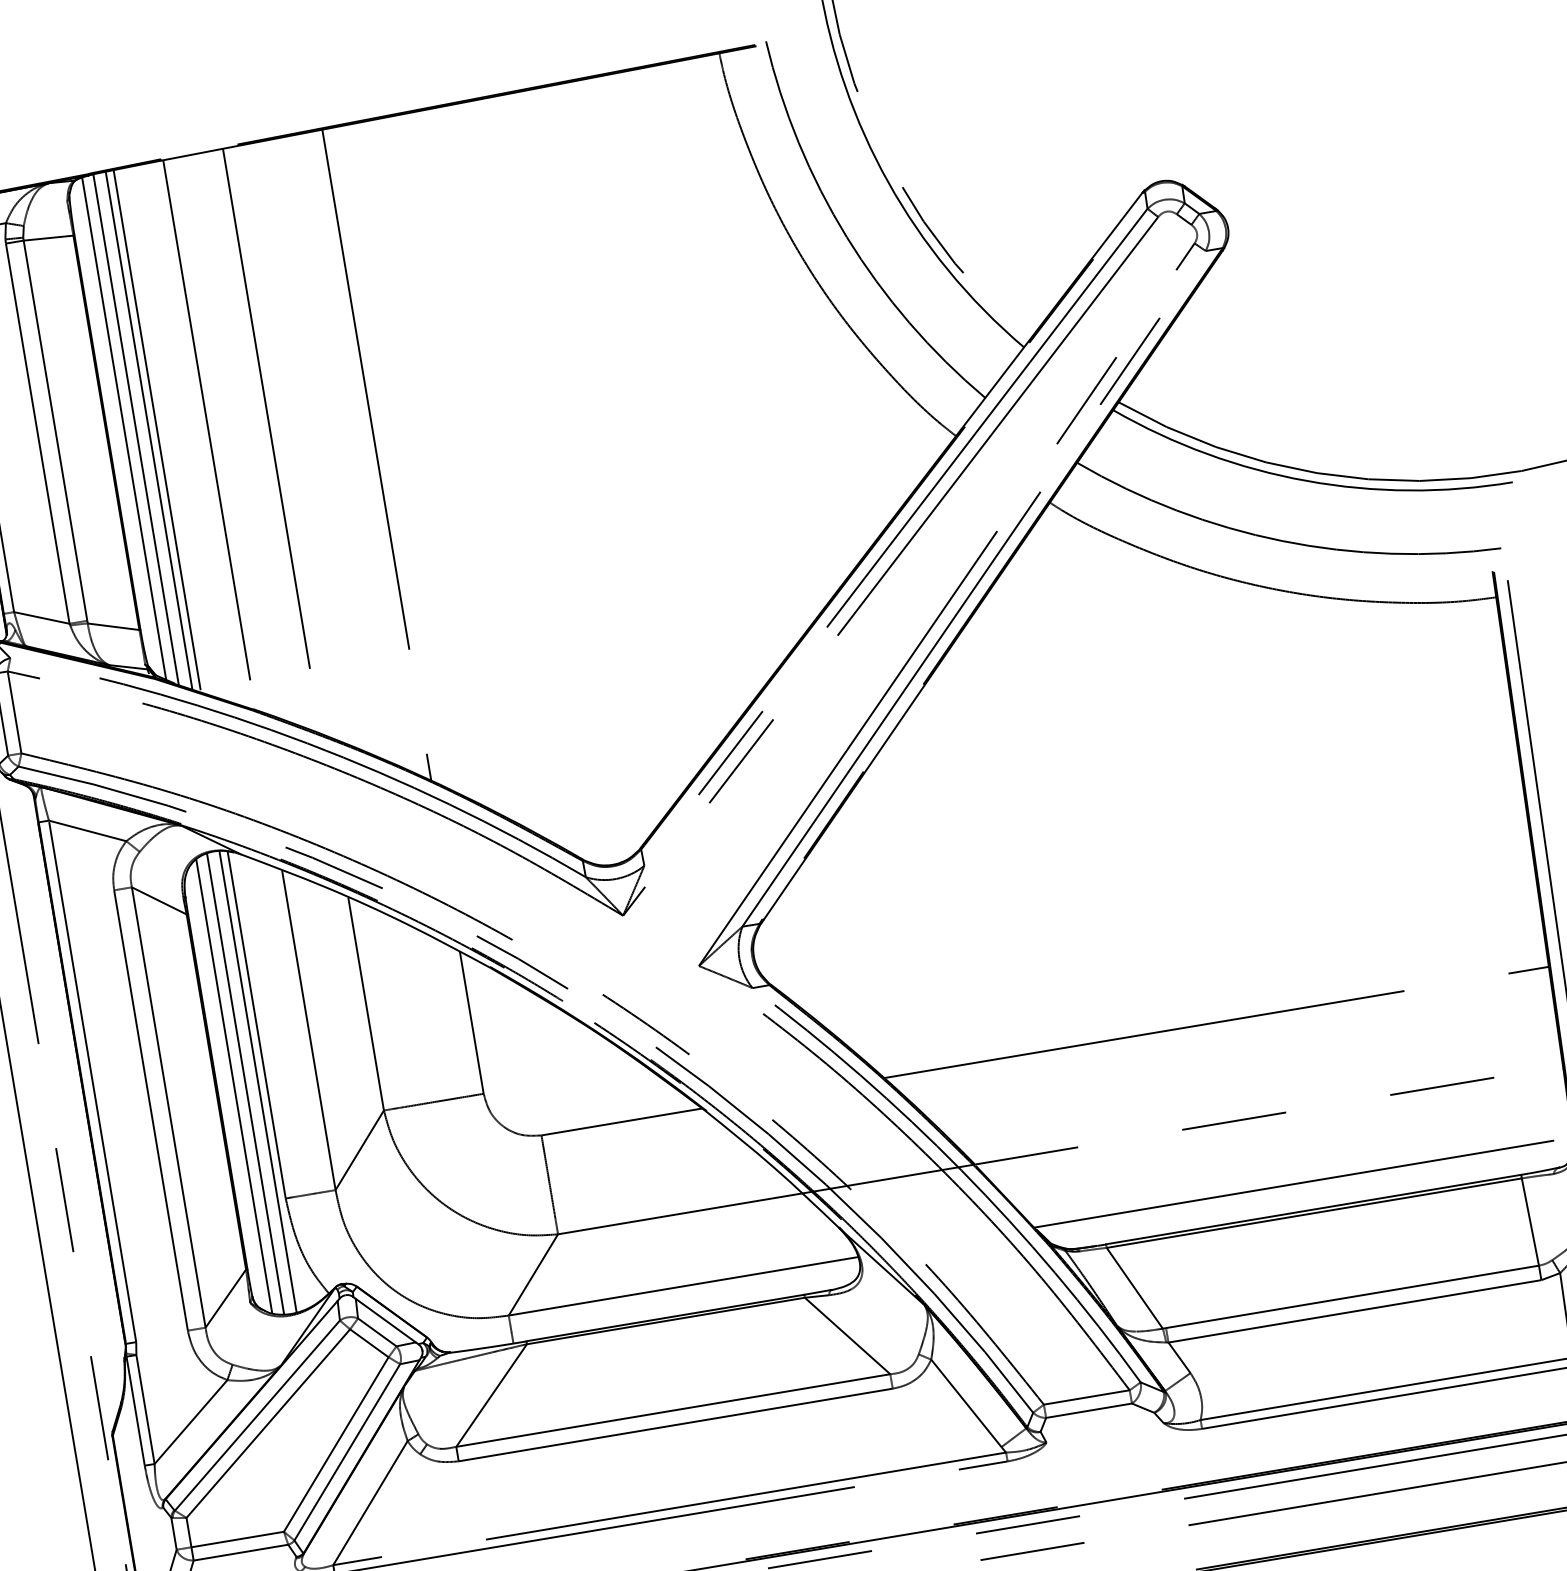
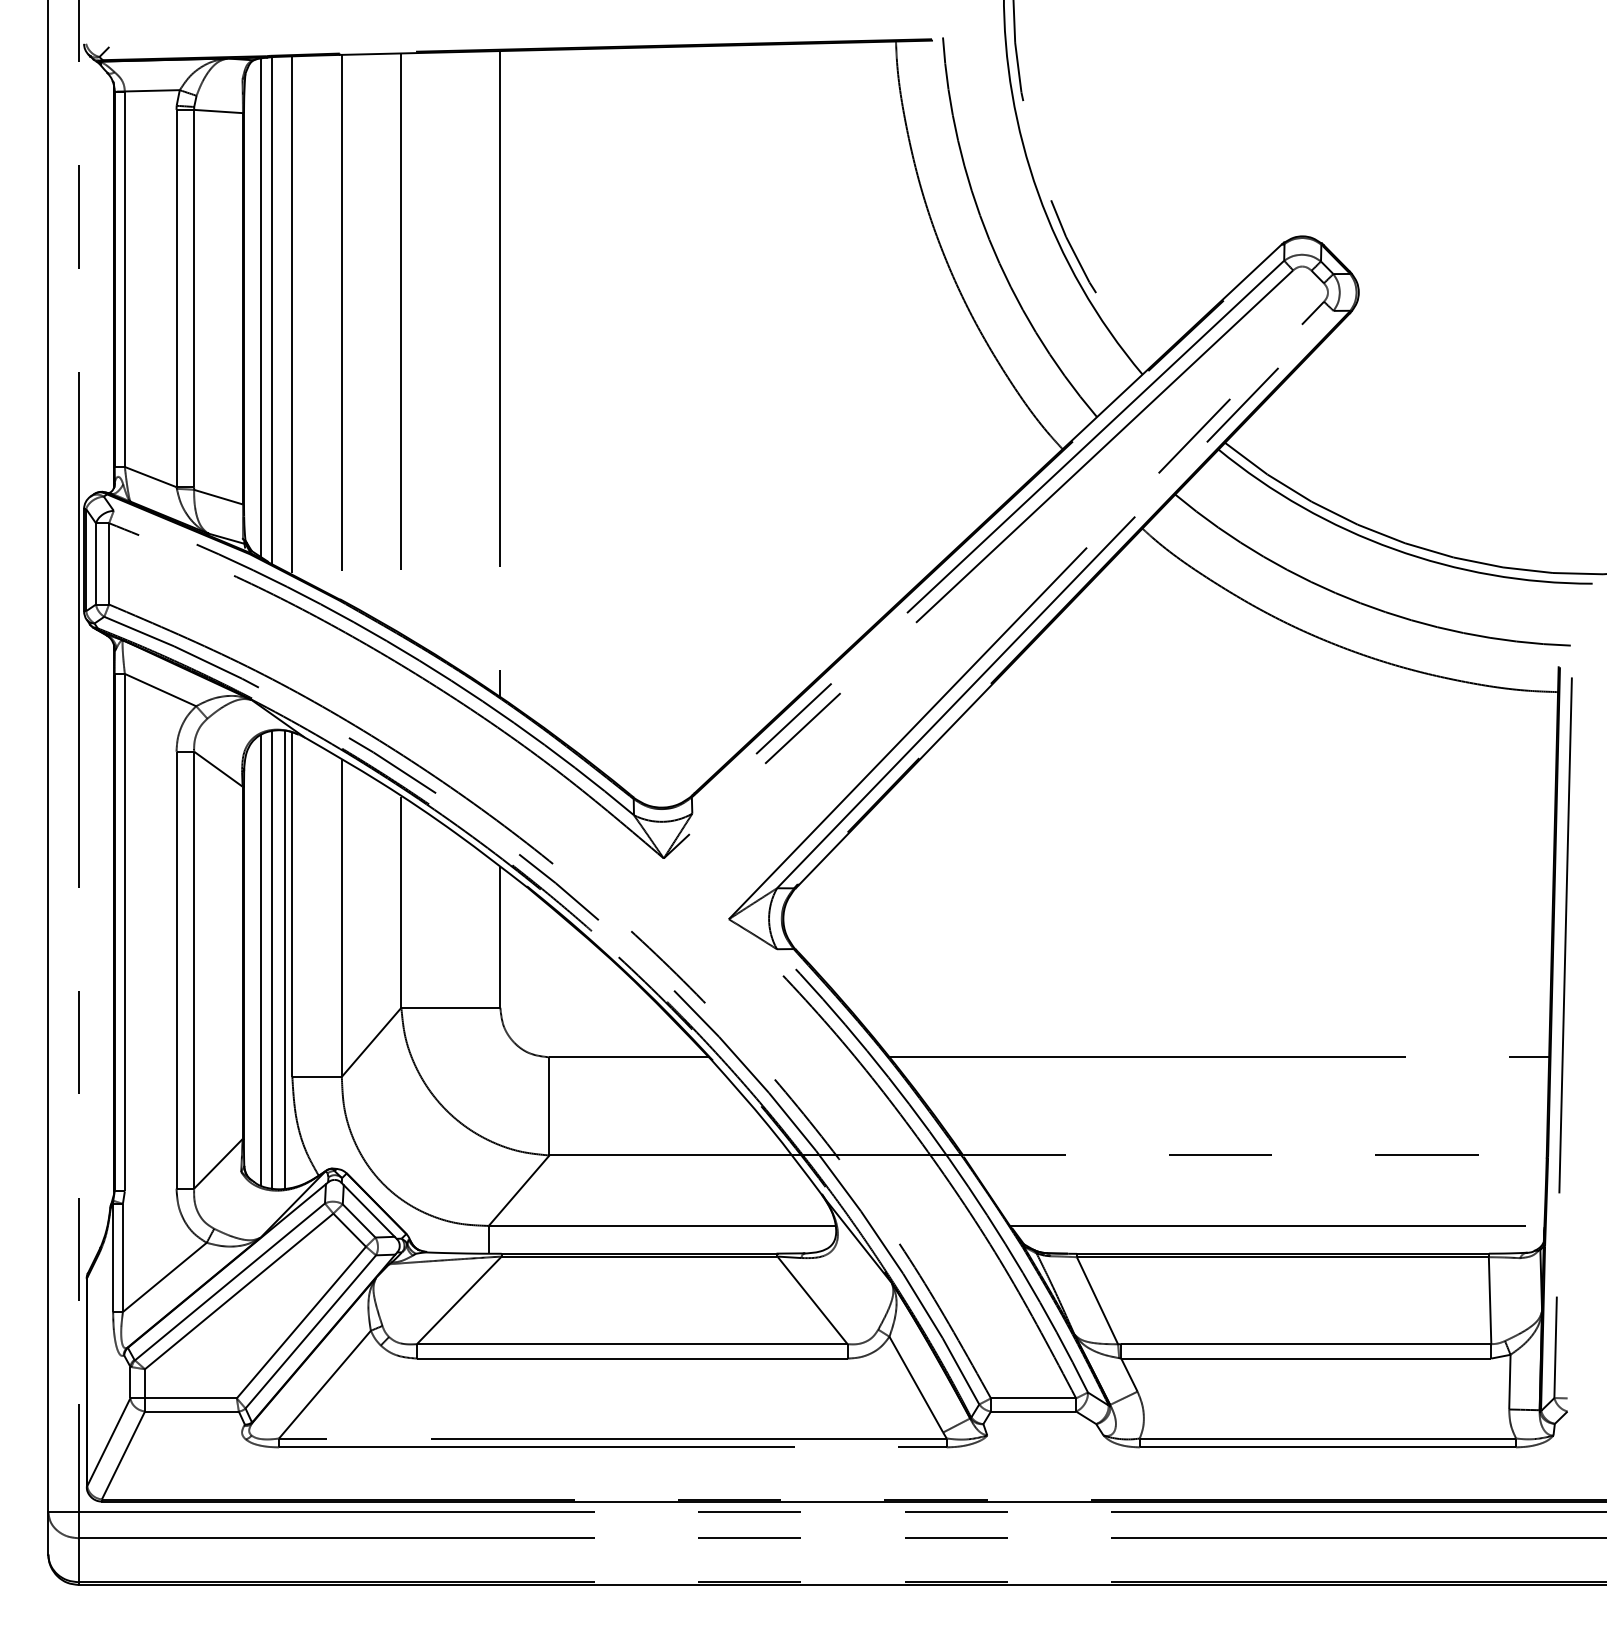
line: (149, 430) -> (284, 313), removed

